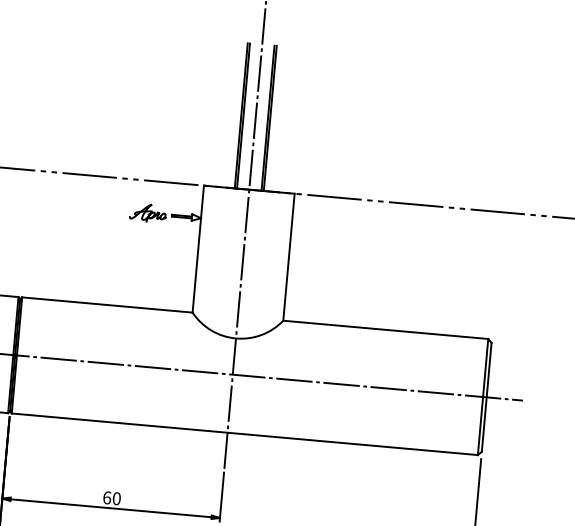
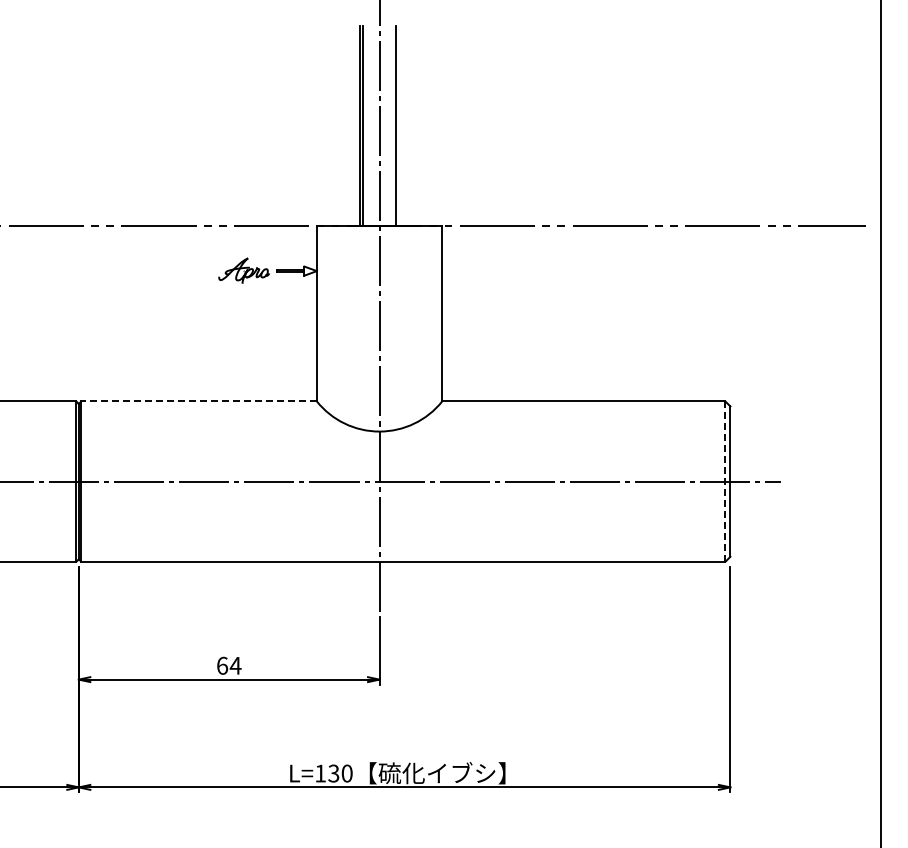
line: (270, 118) -> (399, 125), removed
line: (107, 305) -> (199, 401), solid -> dashed
line: (483, 397) -> (725, 482), solid -> dashed
text: (116, 498) -> (235, 665), 60 -> 64

